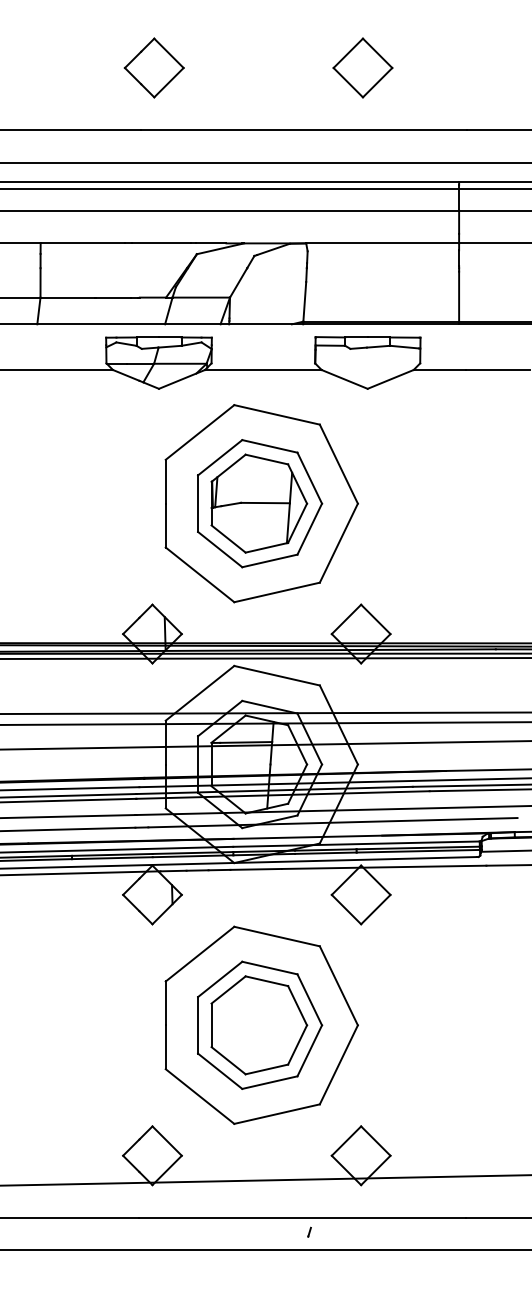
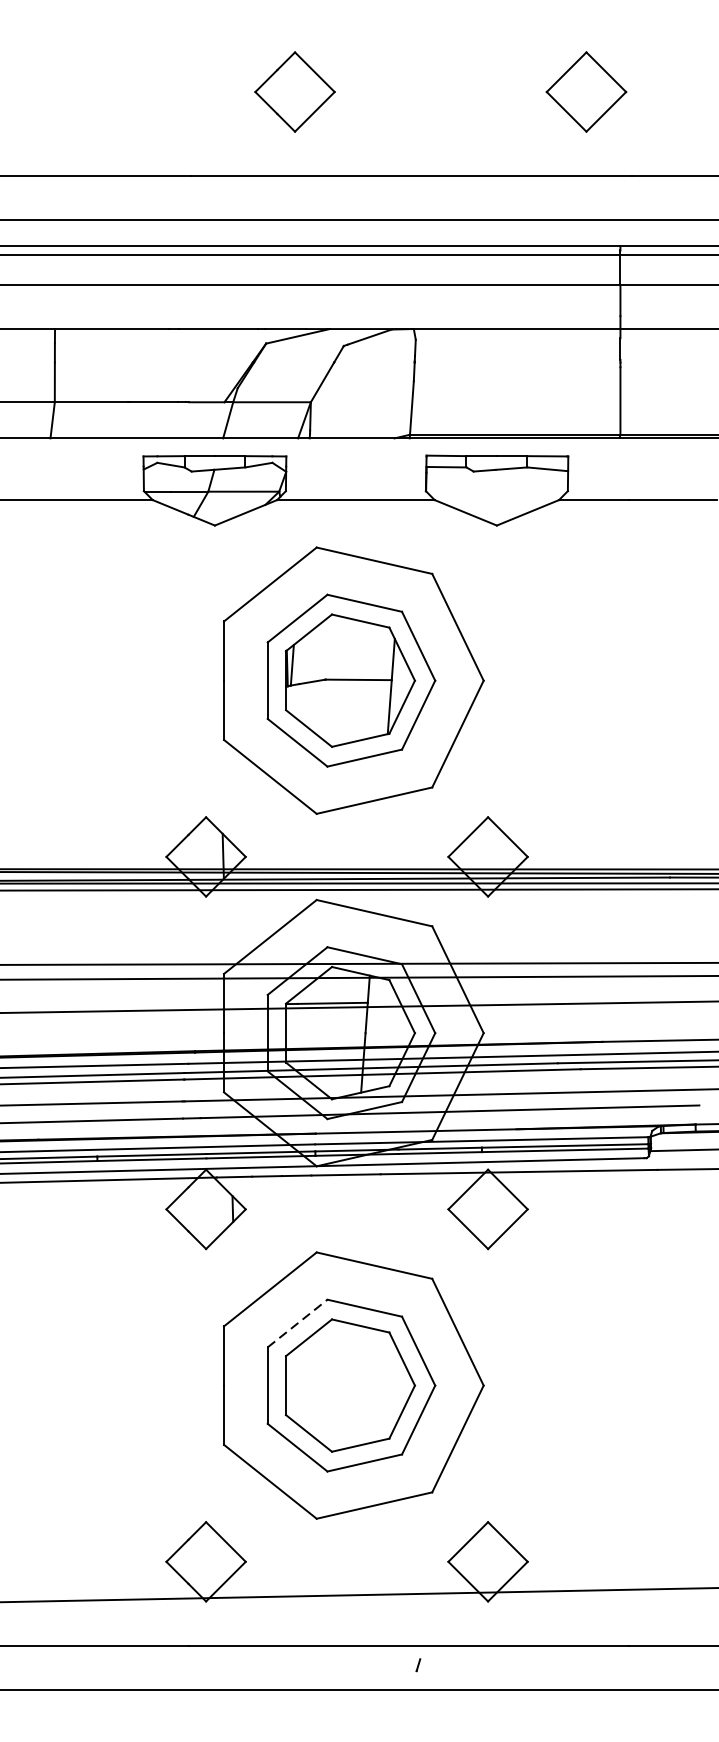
part: (153, 67) -> (293, 91), moved
part: (362, 67) -> (585, 91), moved
line: (220, 979) -> (298, 1323), solid -> dashed

